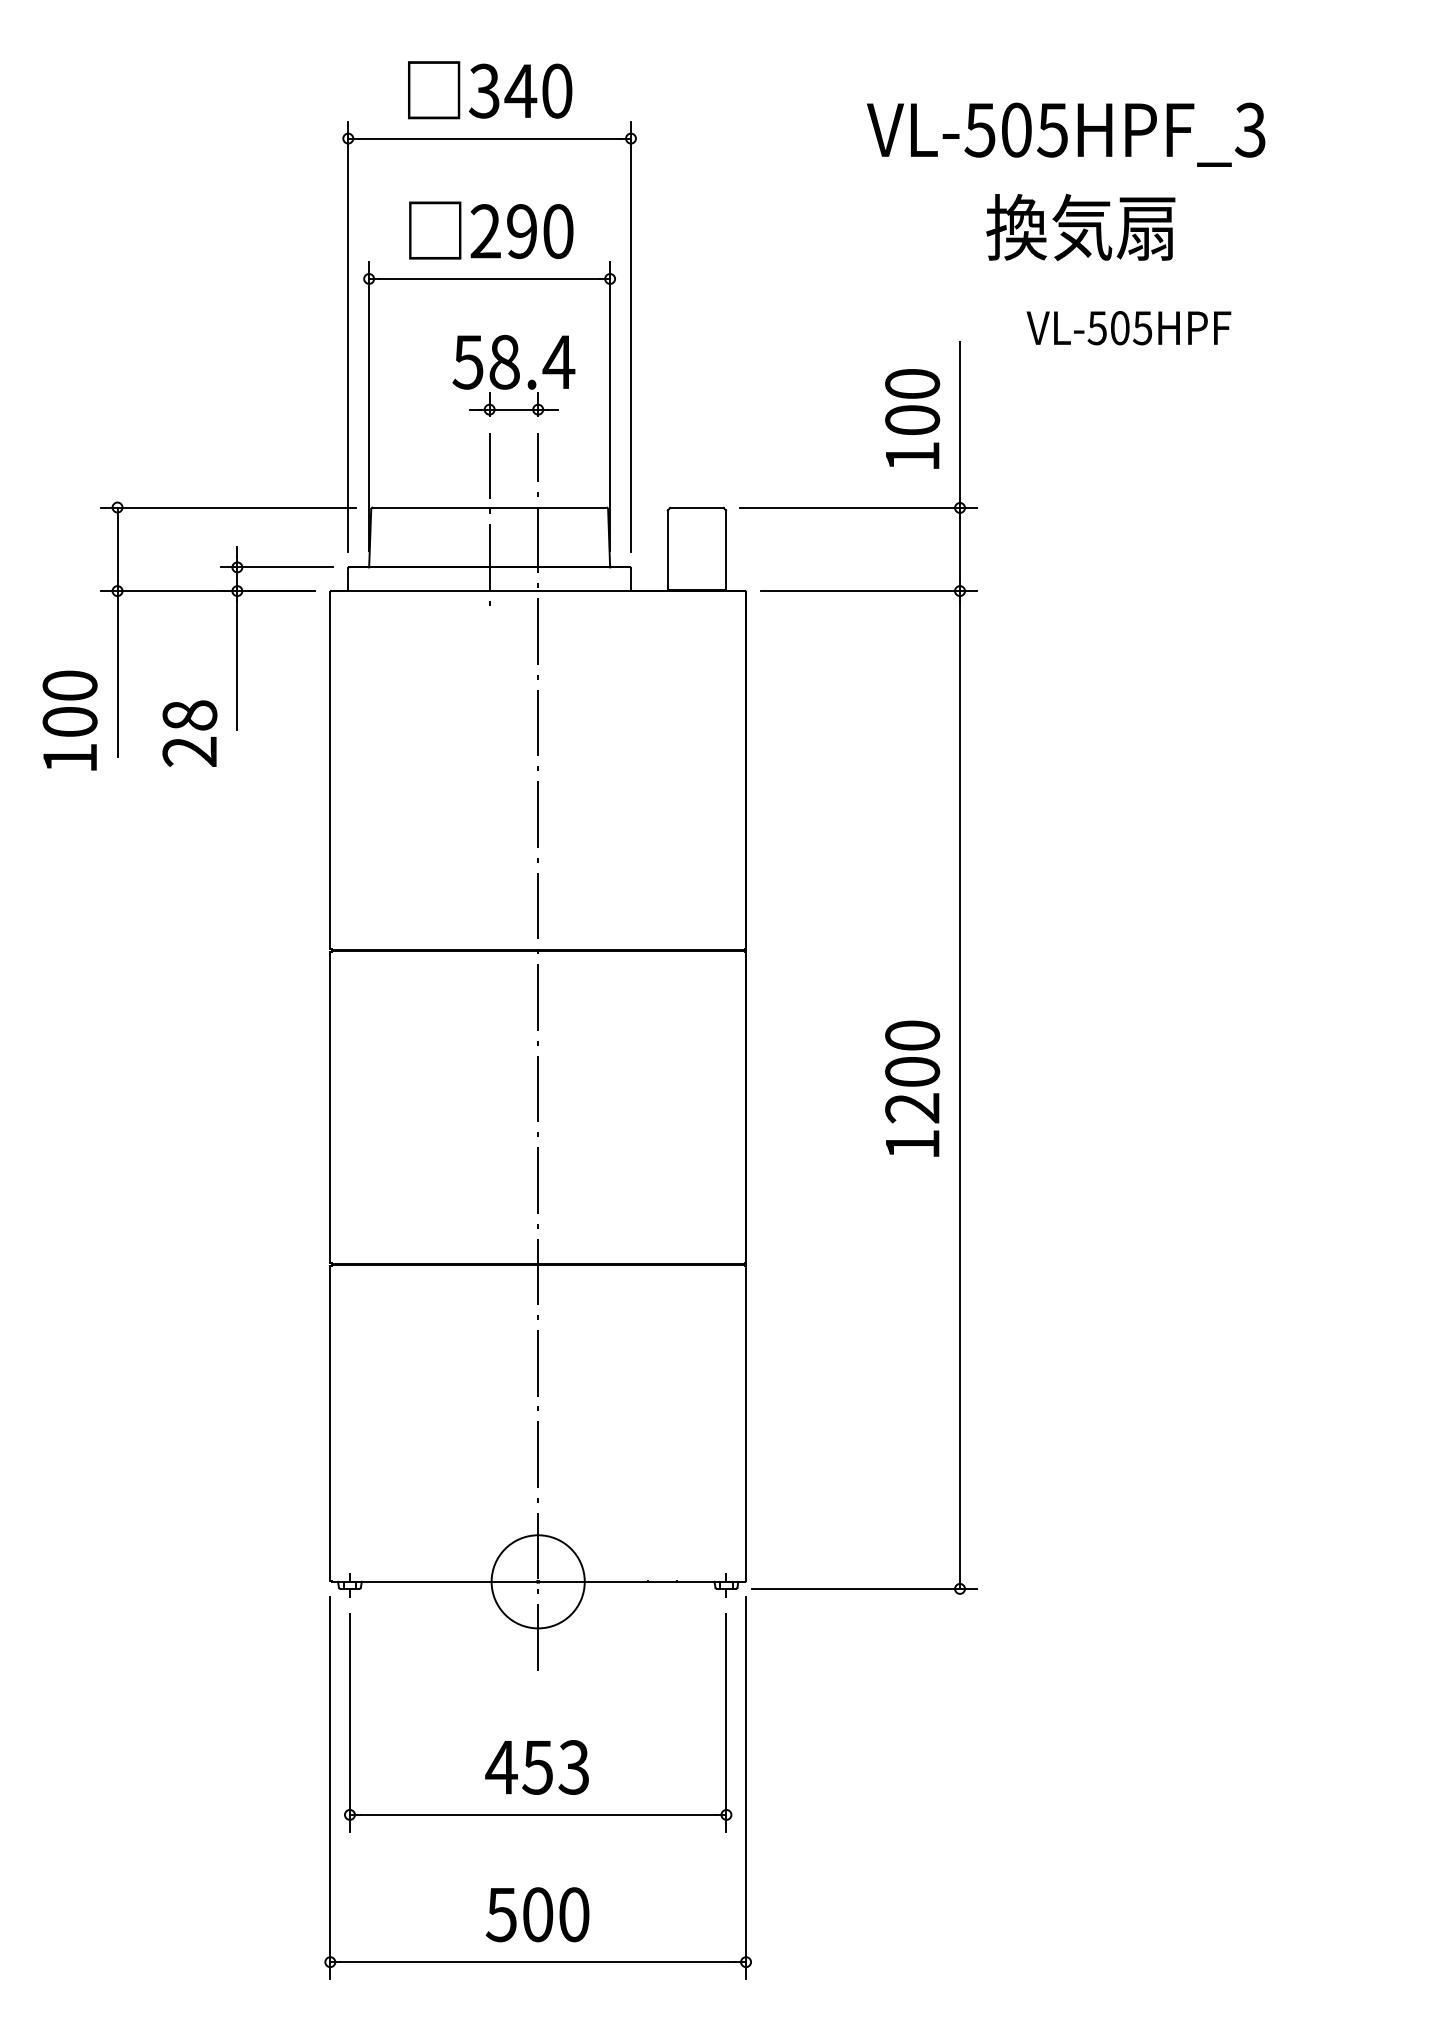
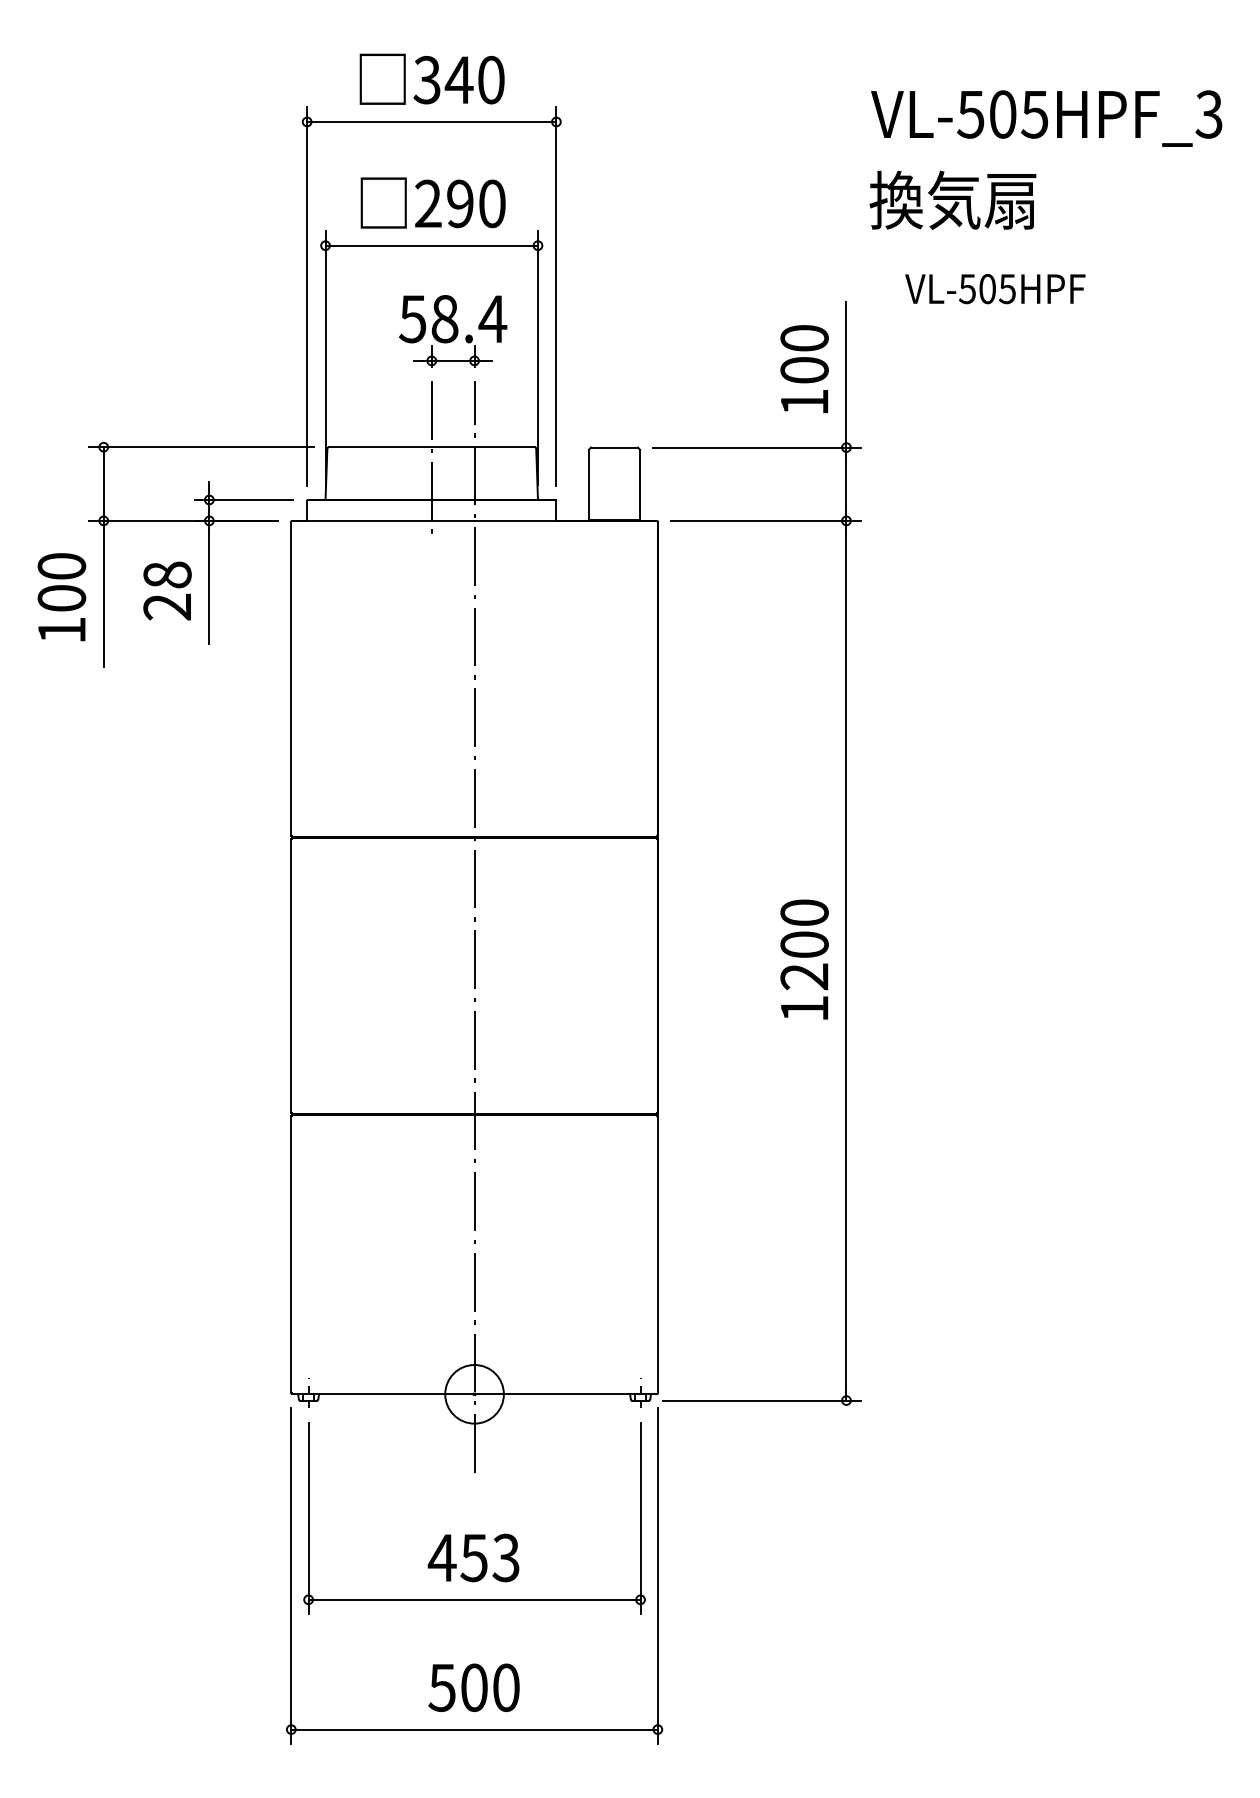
text: (1066, 134) -> (1046, 118), moved
text: (69, 720) -> (61, 597), moved
text: (189, 733) -> (167, 590), moved
circle: (537, 1581) -> (473, 1394), size x0.71

